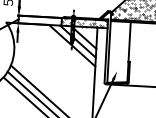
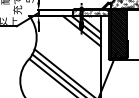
hatch: (118, 52) -> (118, 34), added

